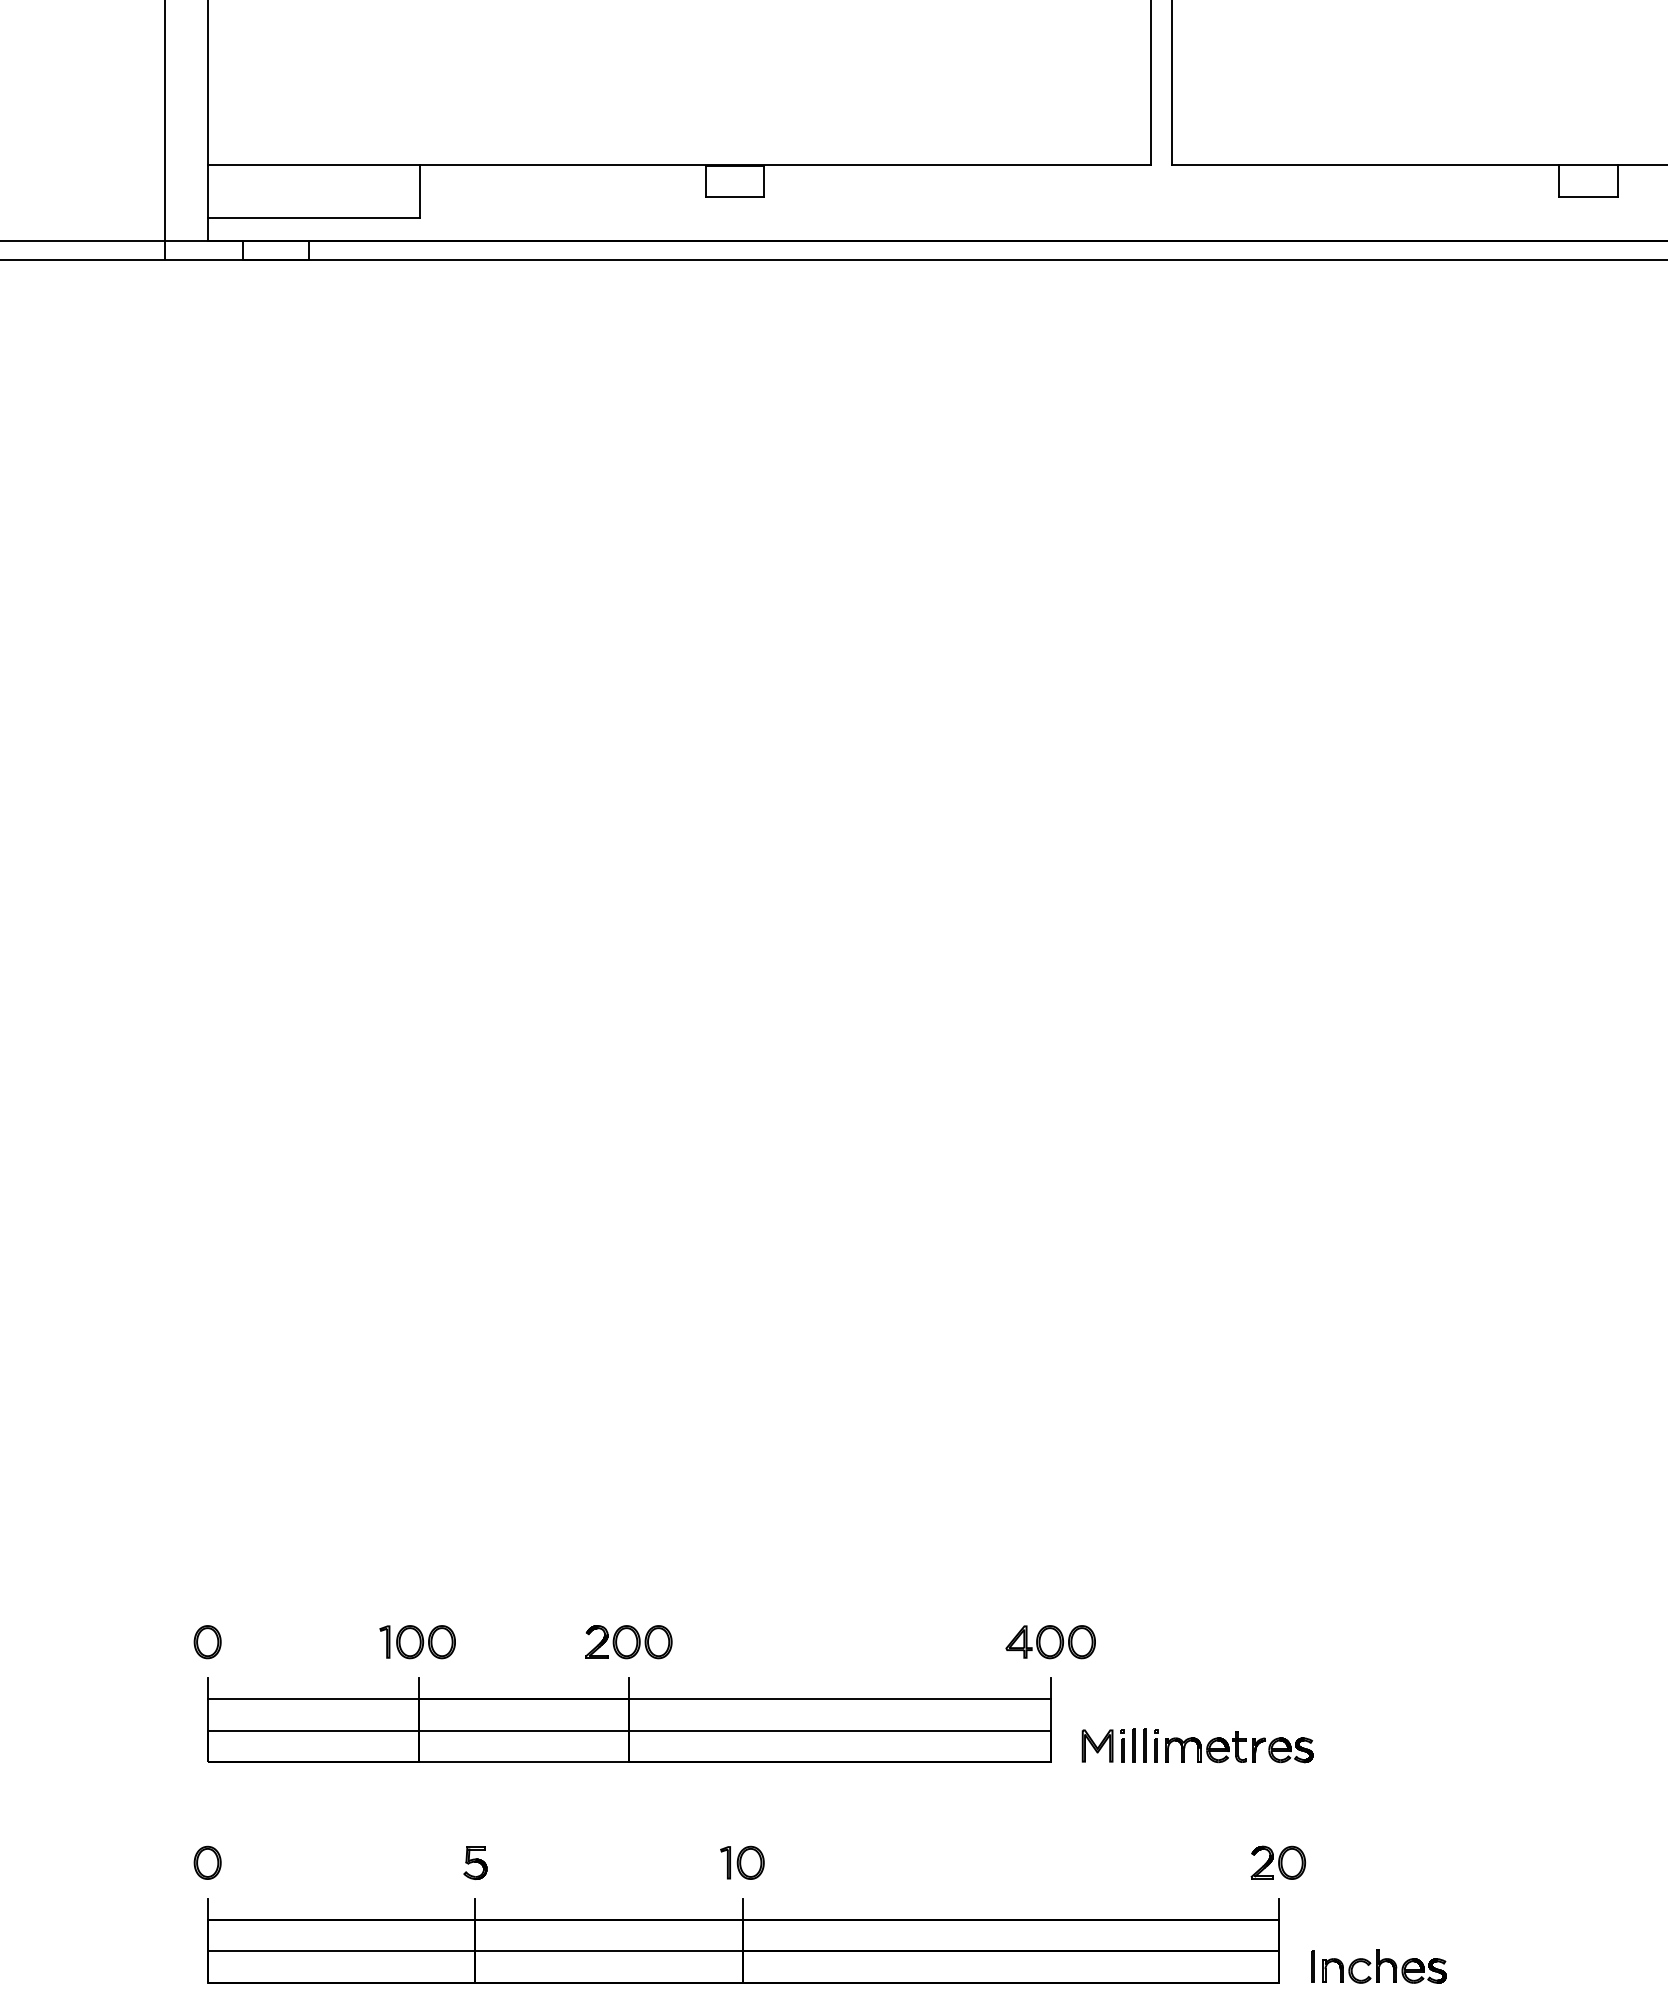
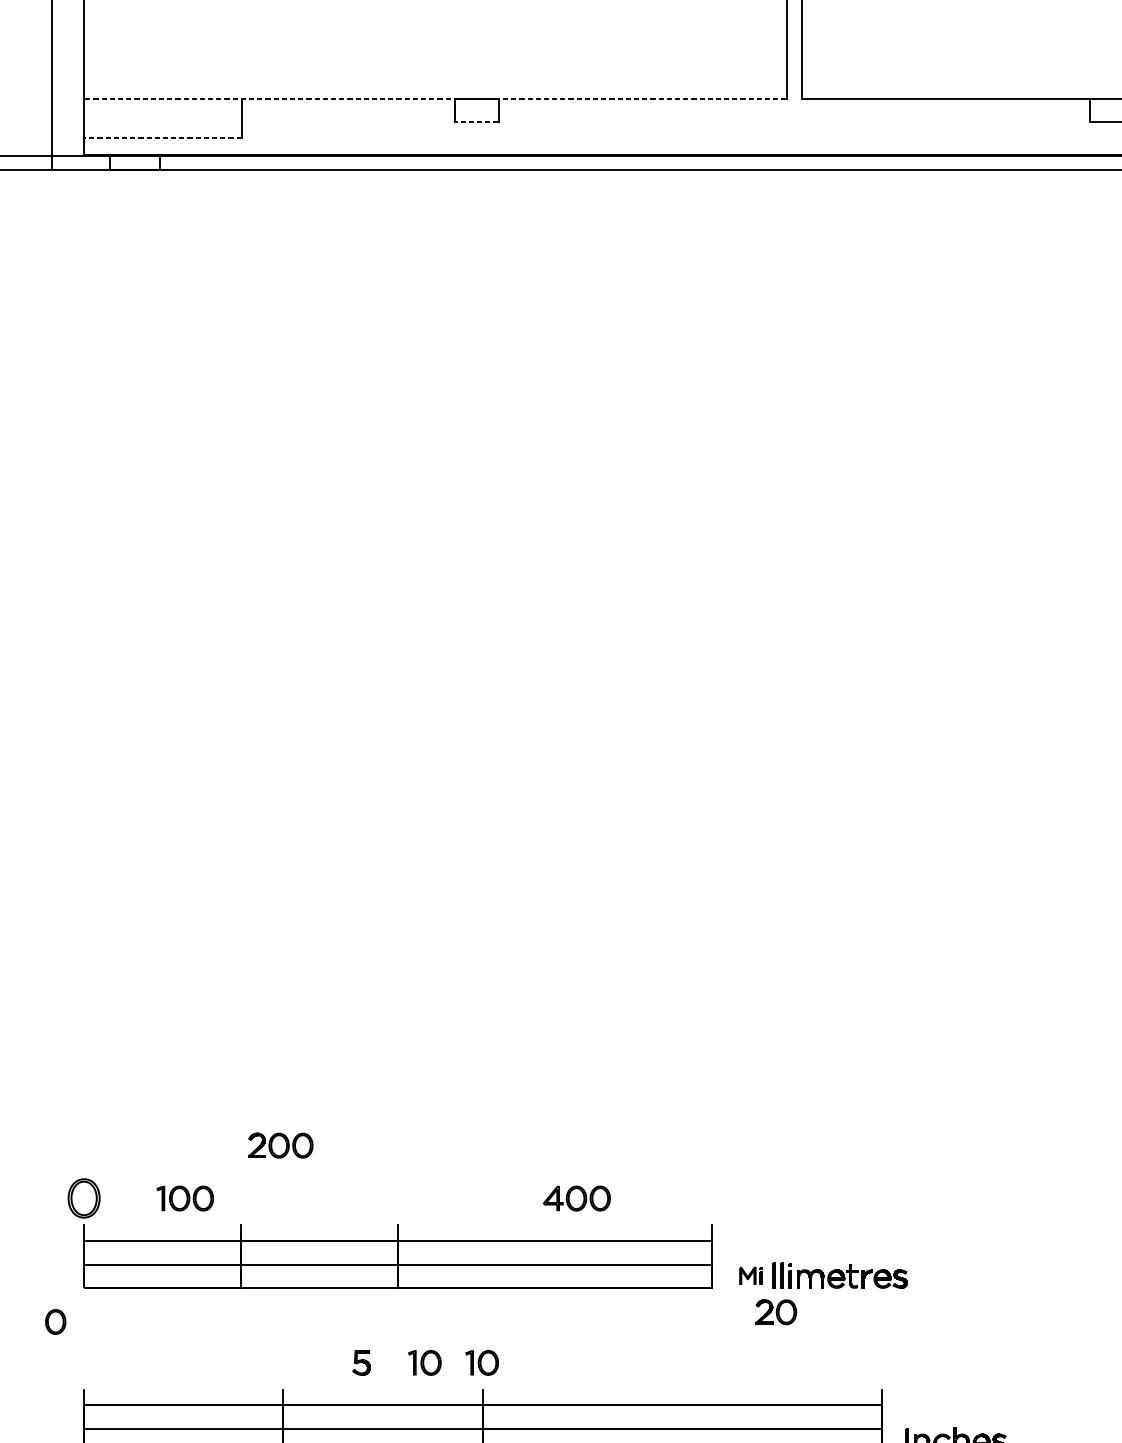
line: (679, 165) -> (435, 99), solid -> dashed
line: (734, 196) -> (476, 122), solid -> dashed
line: (313, 217) -> (162, 137), solid -> dashed
part: (207, 1642) -> (83, 1198), size x1.6
part: (417, 1642) -> (185, 1198), moved
part: (628, 1642) -> (280, 1145), moved
part: (1050, 1642) -> (576, 1198), moved
part: (1102, 1745) -> (750, 1275), size x0.7
part: (207, 1862) -> (55, 1321), moved
part: (475, 1862) -> (361, 1362), moved
part: (665, 1862) -> (424, 1362), added
part: (1278, 1862) -> (776, 1312), moved

